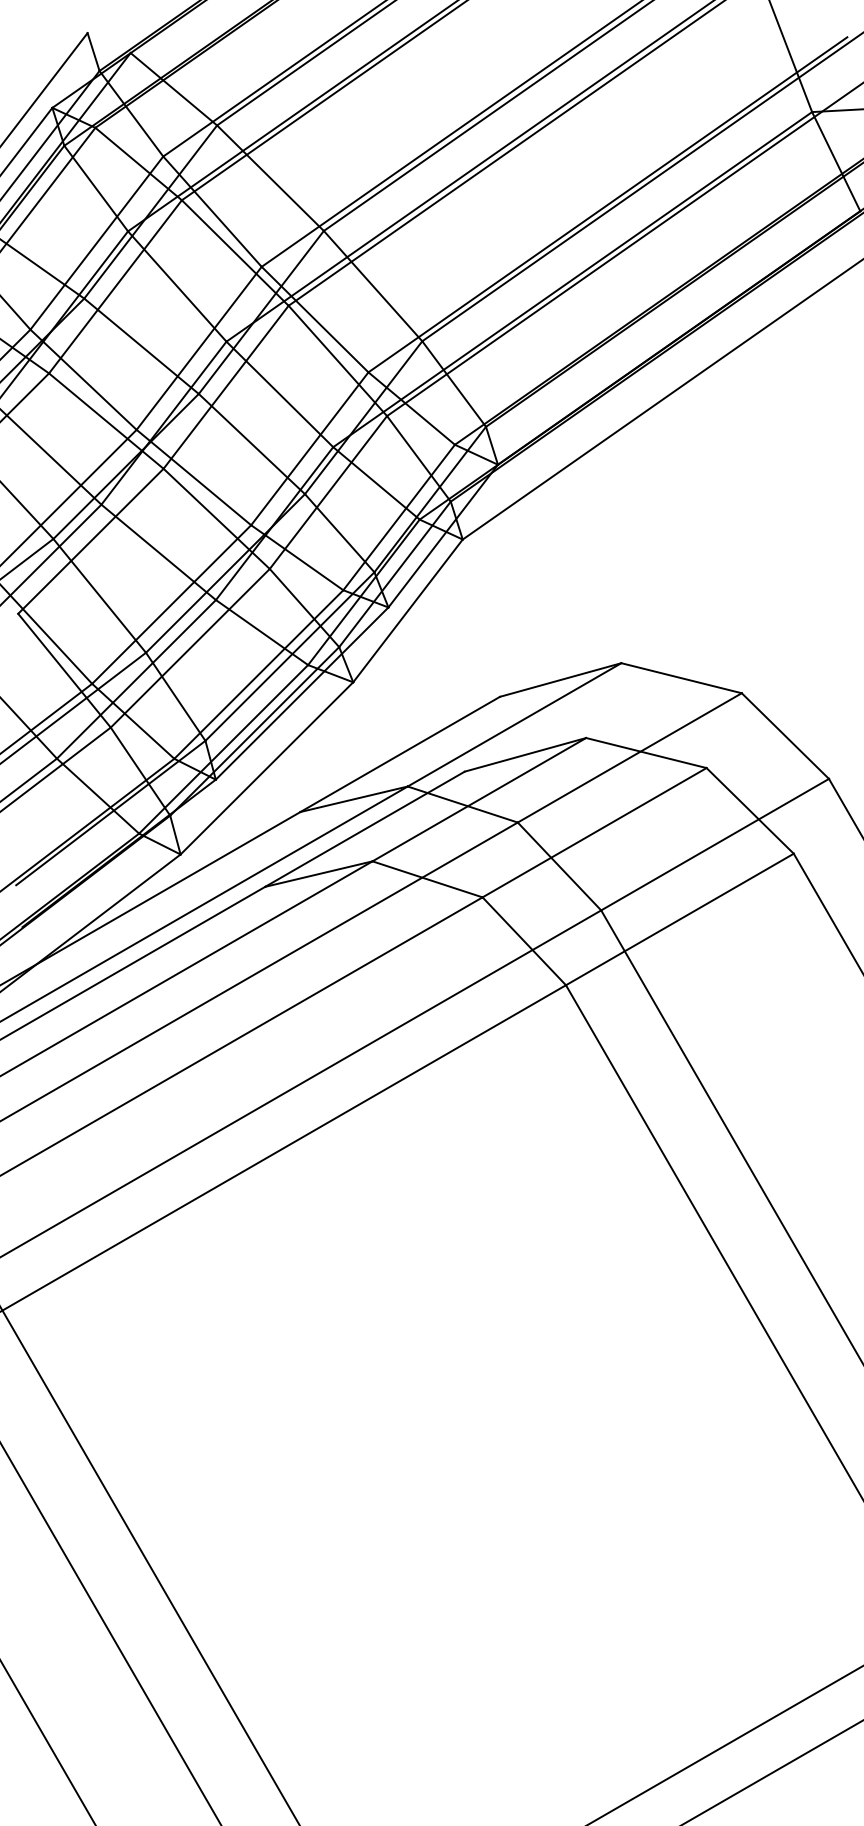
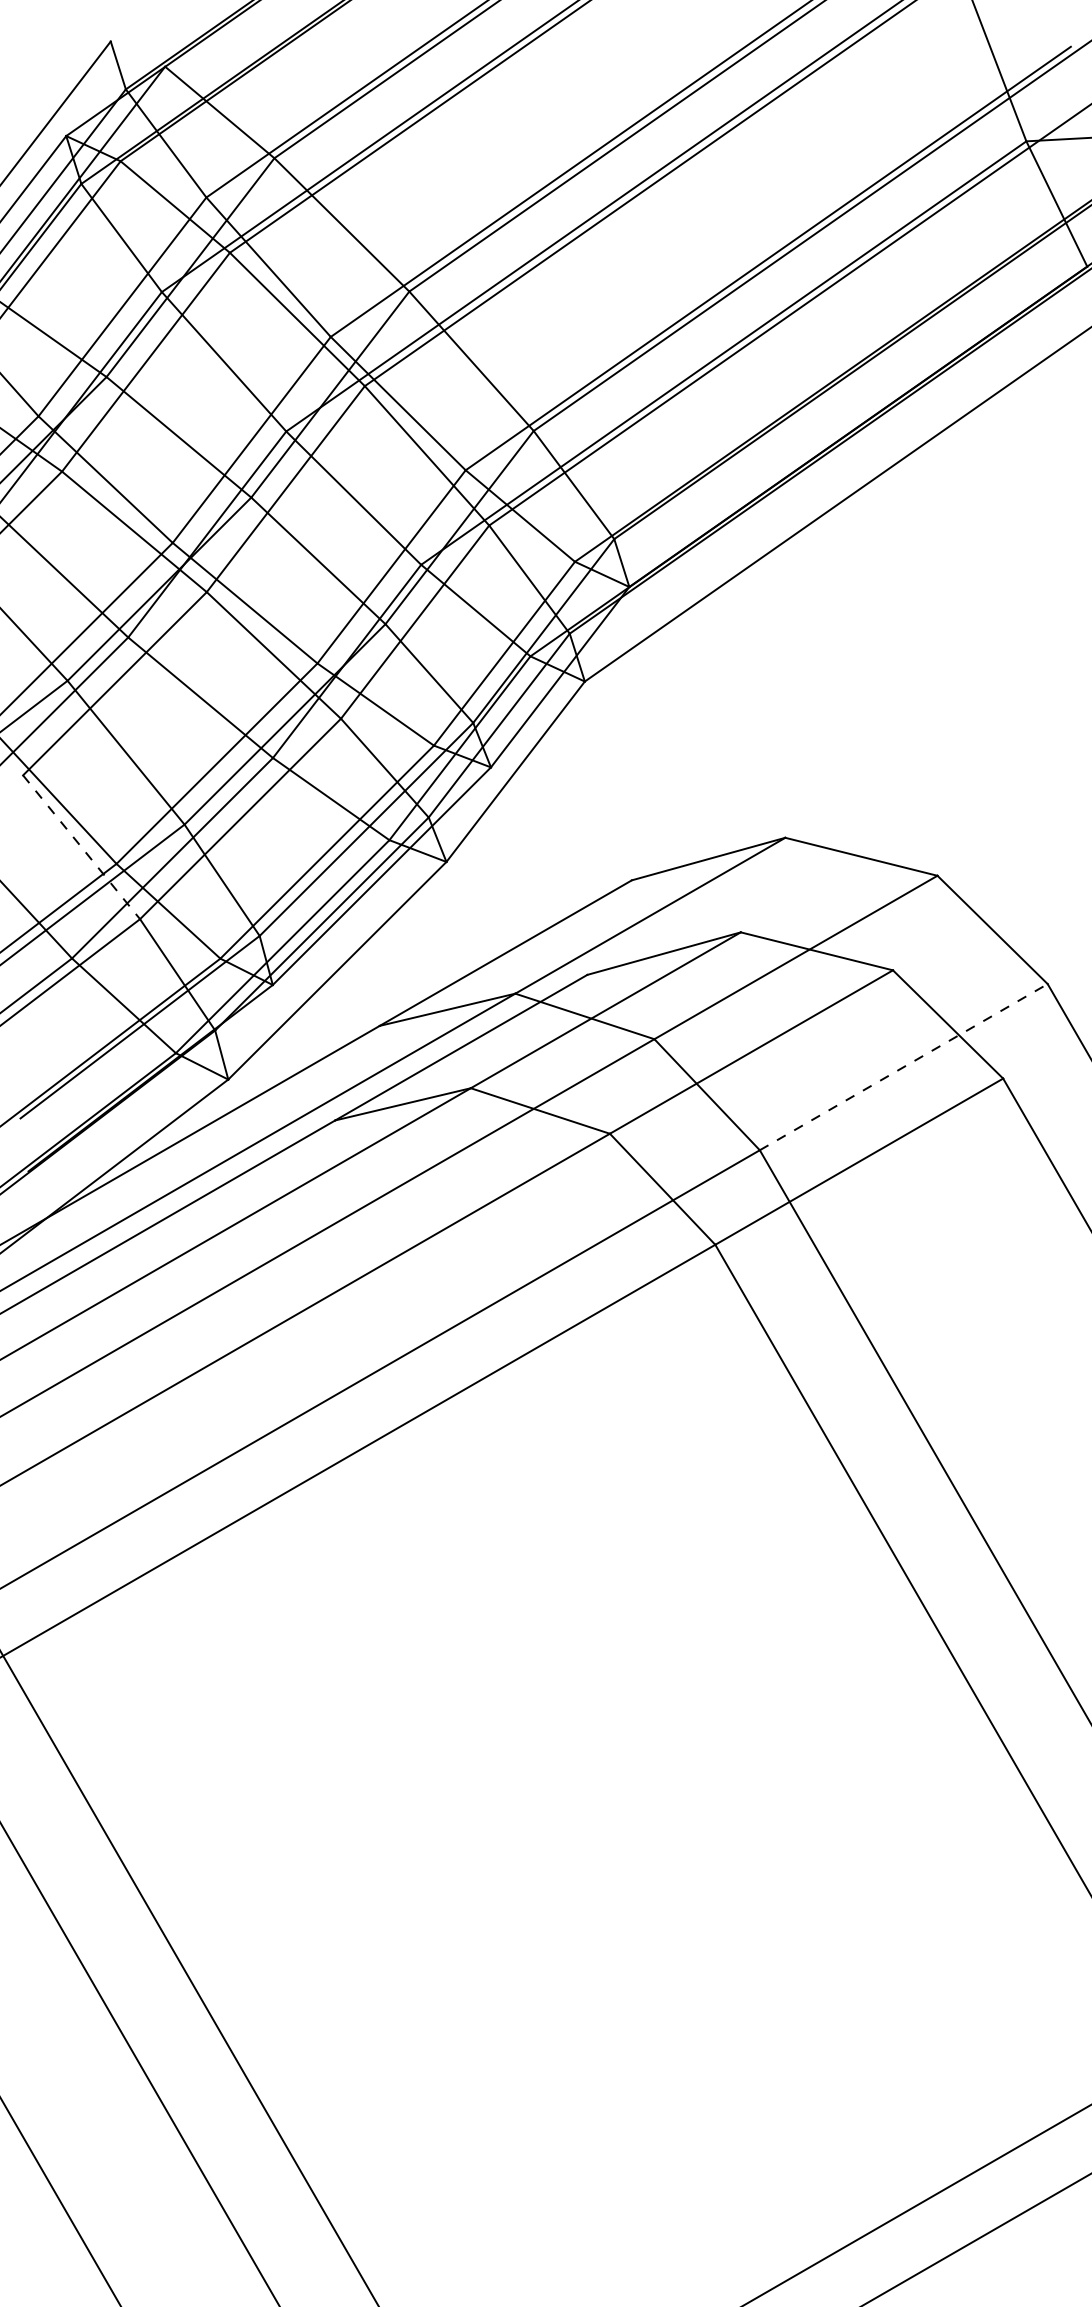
line: (64, 670) -> (81, 847), solid -> dashed
line: (715, 844) -> (904, 1066), solid -> dashed

